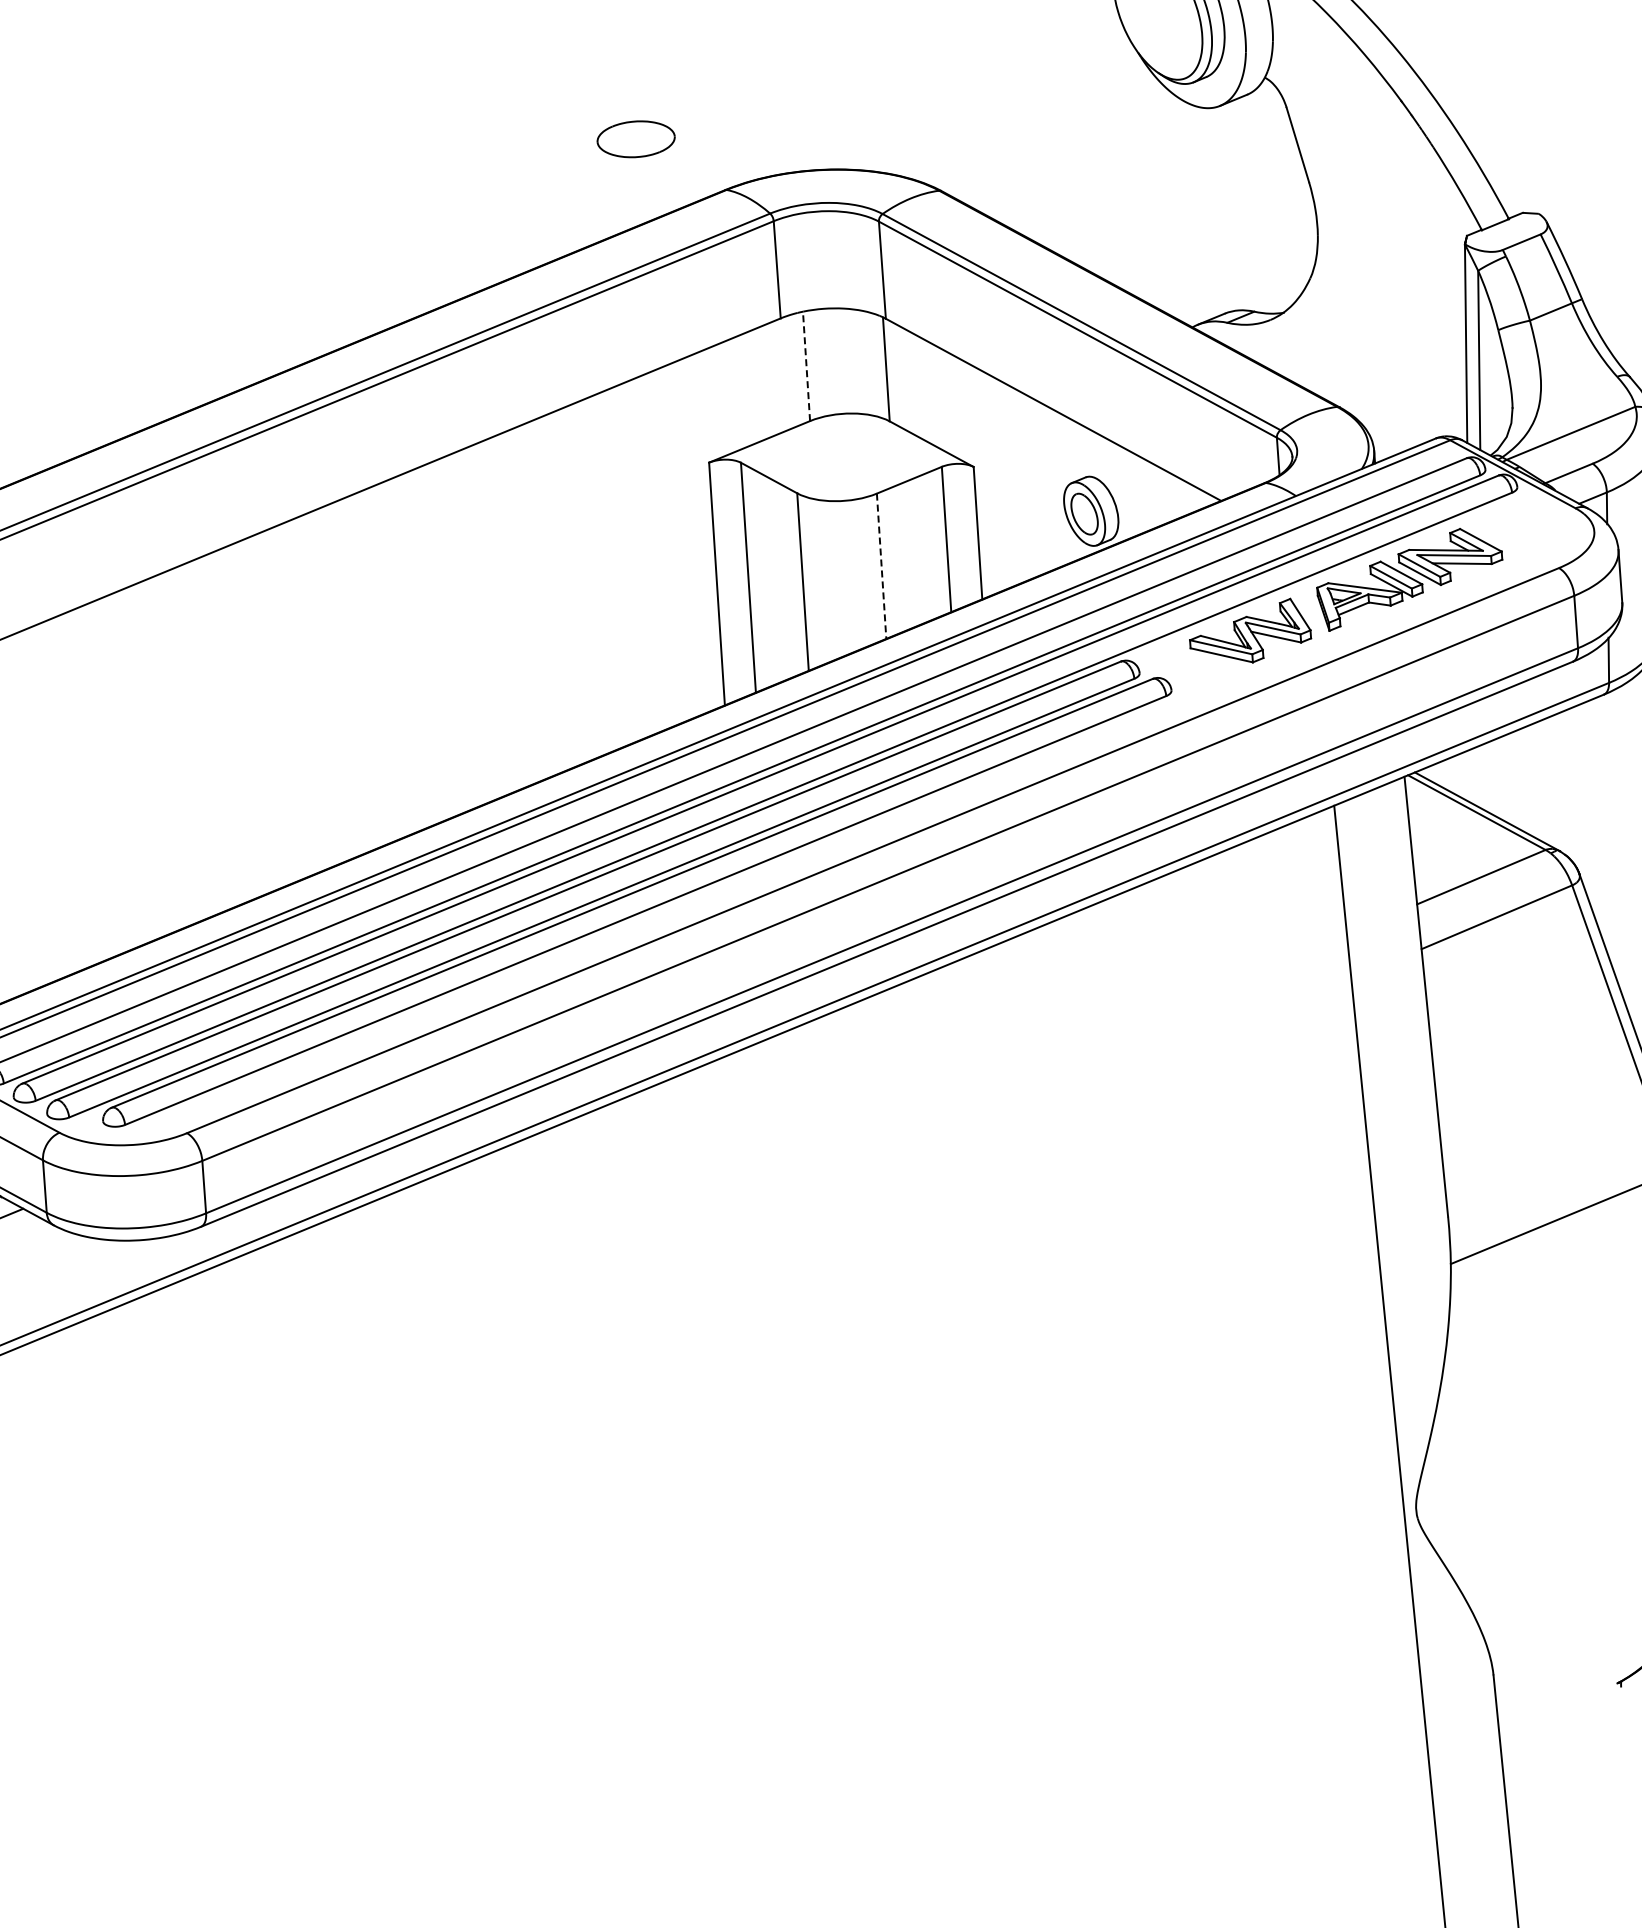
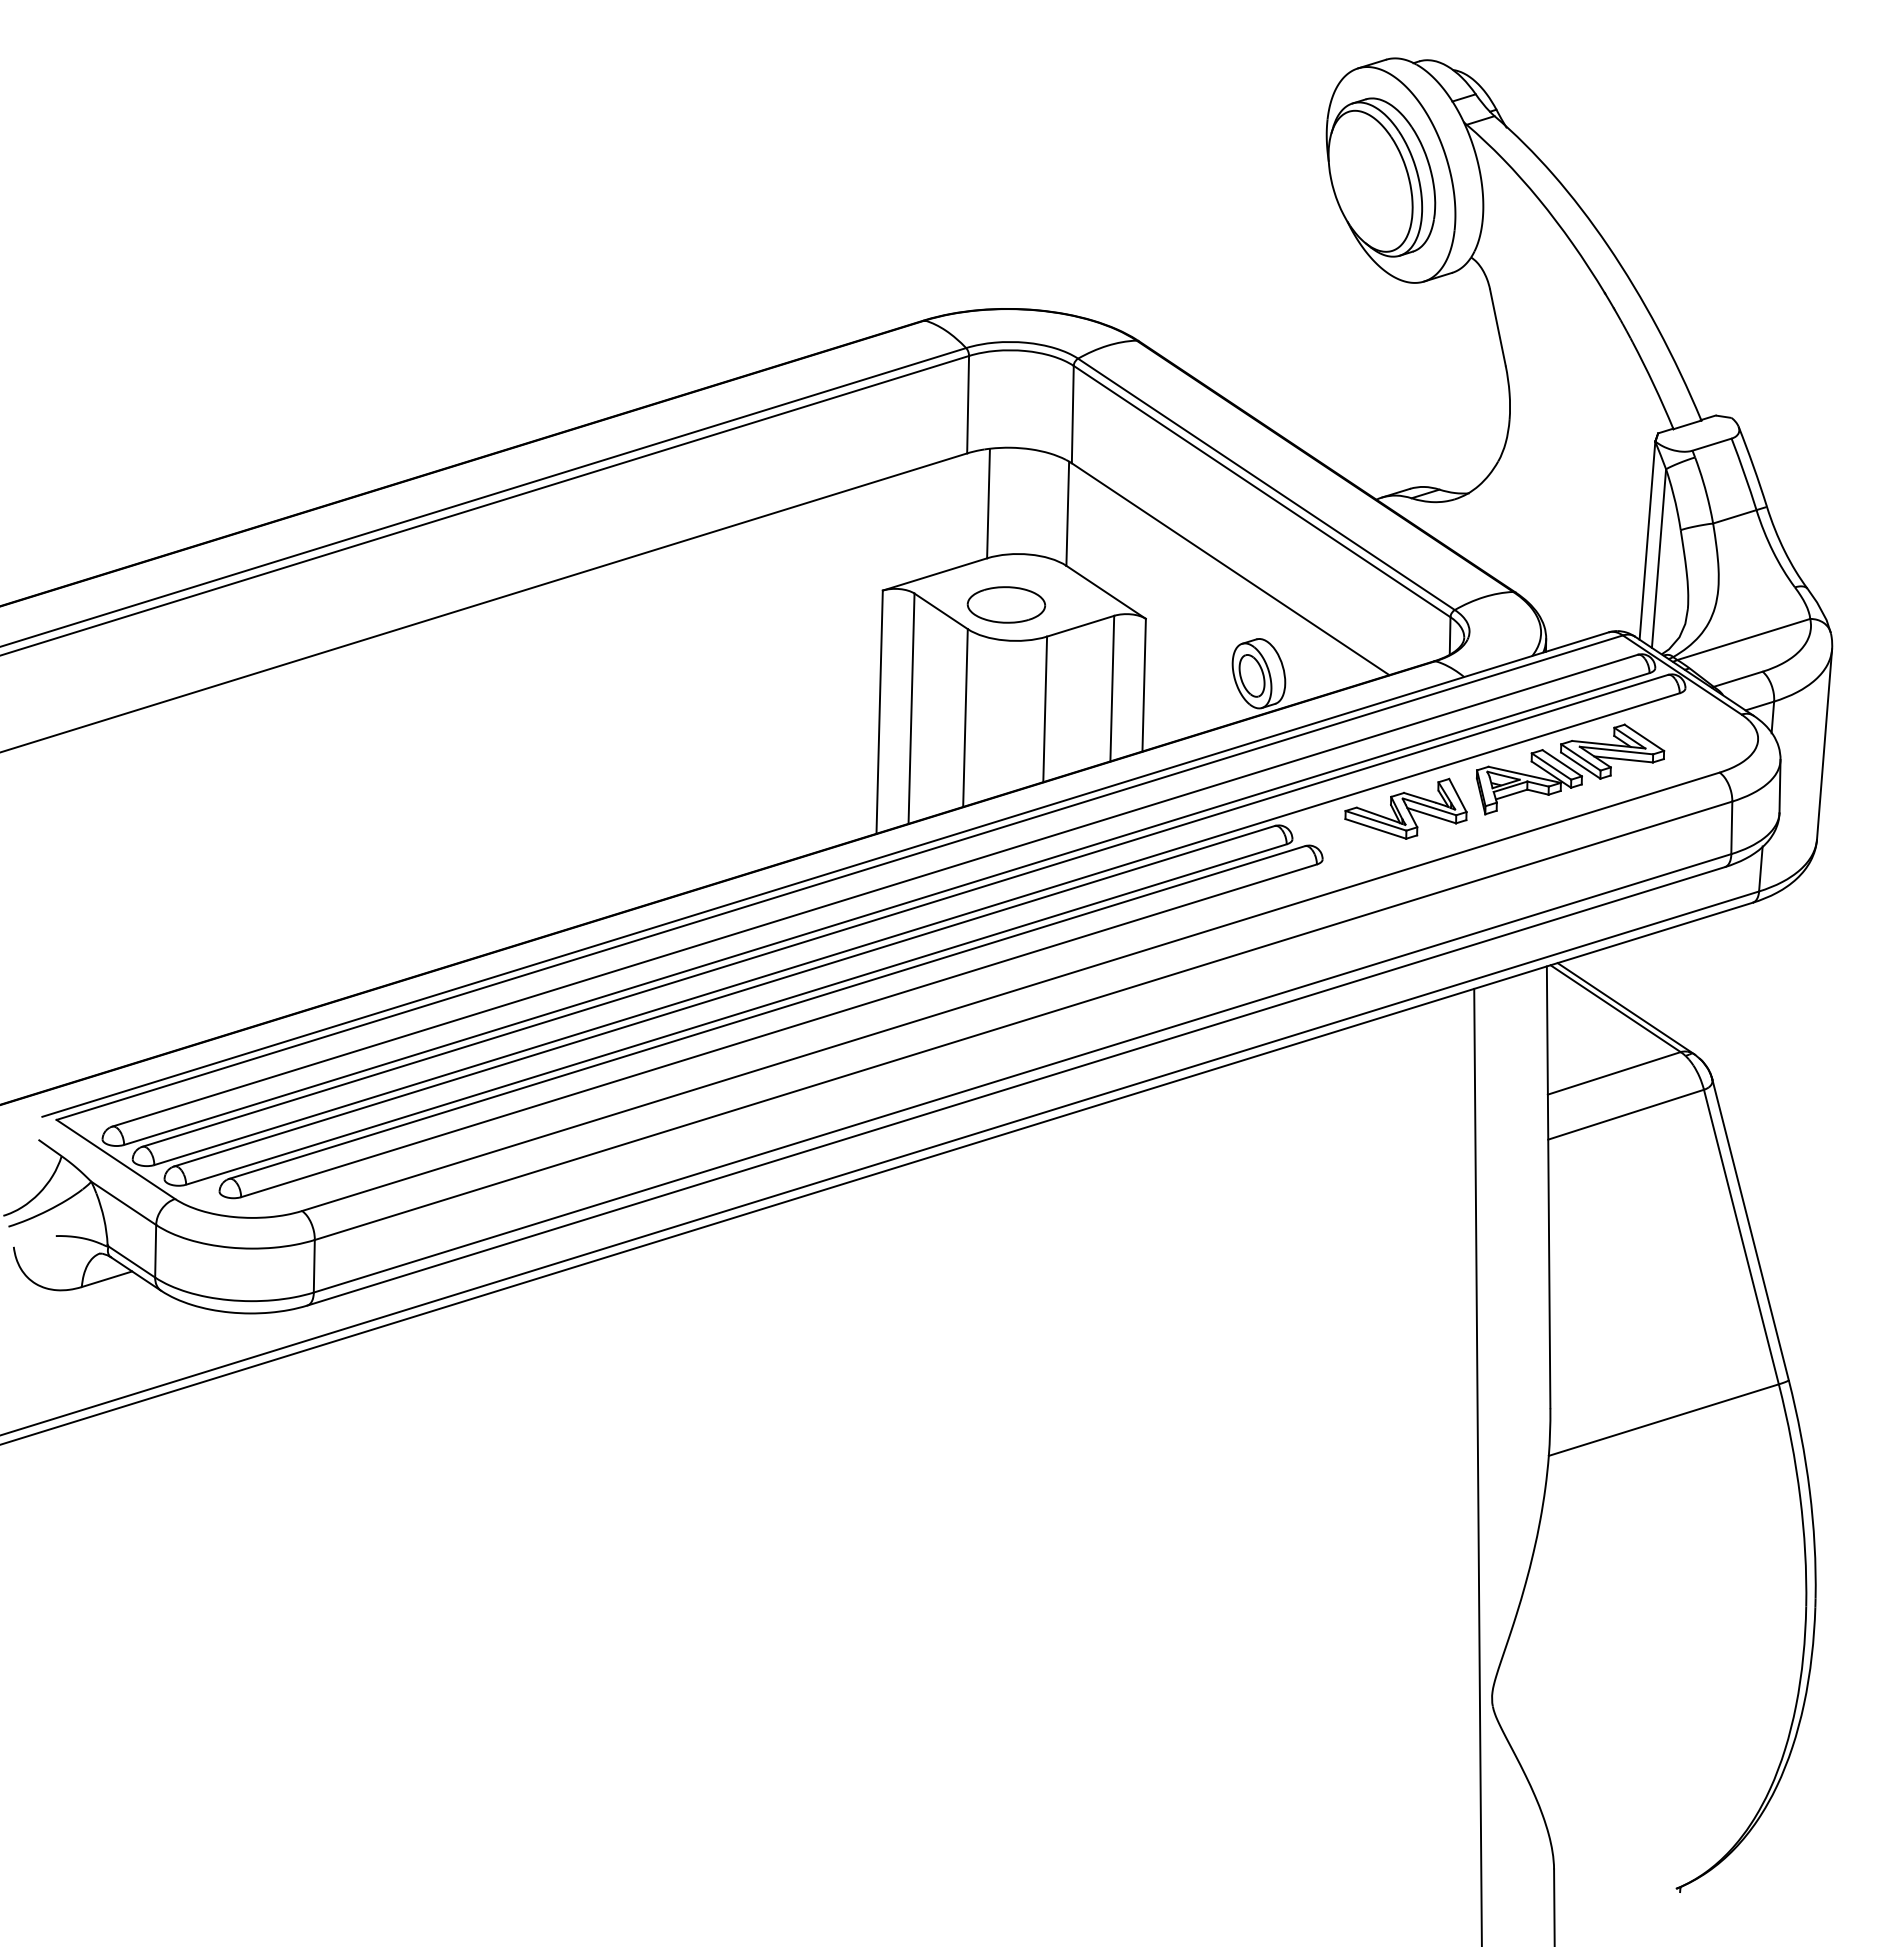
part: (636, 138) -> (1006, 604), moved
line: (806, 366) -> (988, 503), dashed -> solid
line: (881, 566) -> (1045, 709), dashed -> solid

